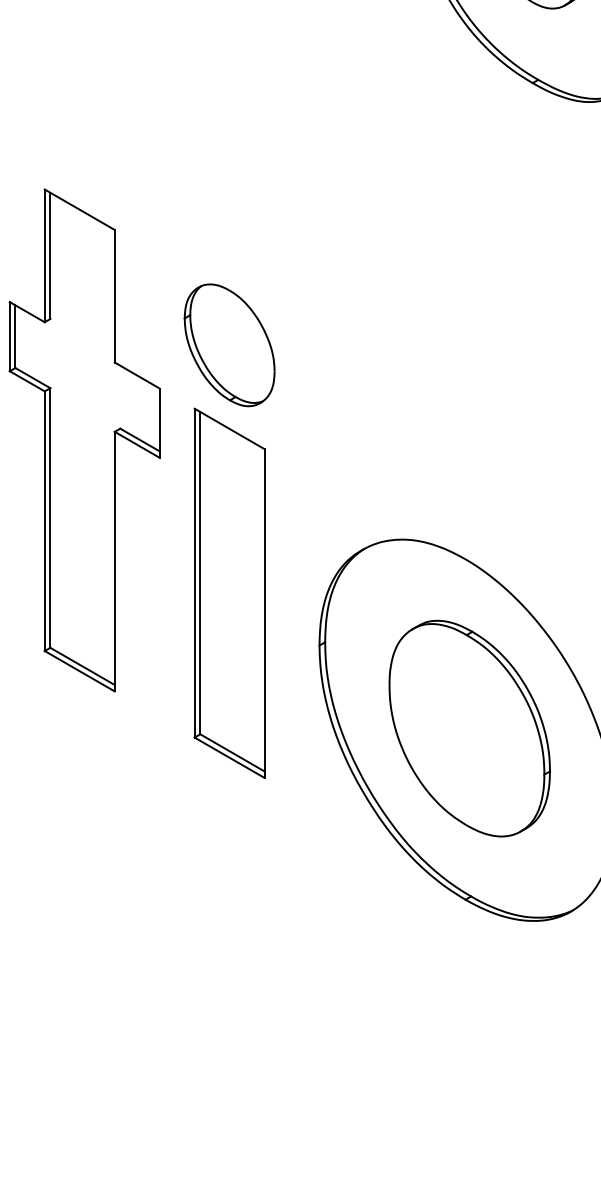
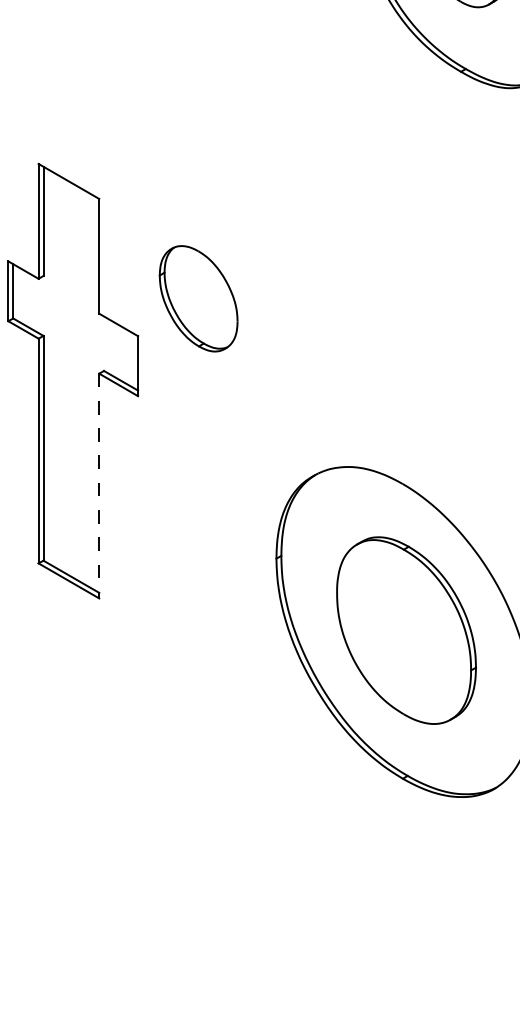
line: (115, 562) -> (99, 486), solid -> dashed
part: (229, 593) -> (198, 513), removed

